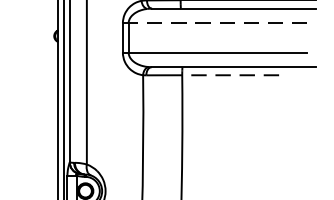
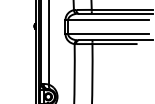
line: (213, 23) -> (106, 20), dashed -> solid
line: (230, 76) -> (114, 44), dashed -> solid

